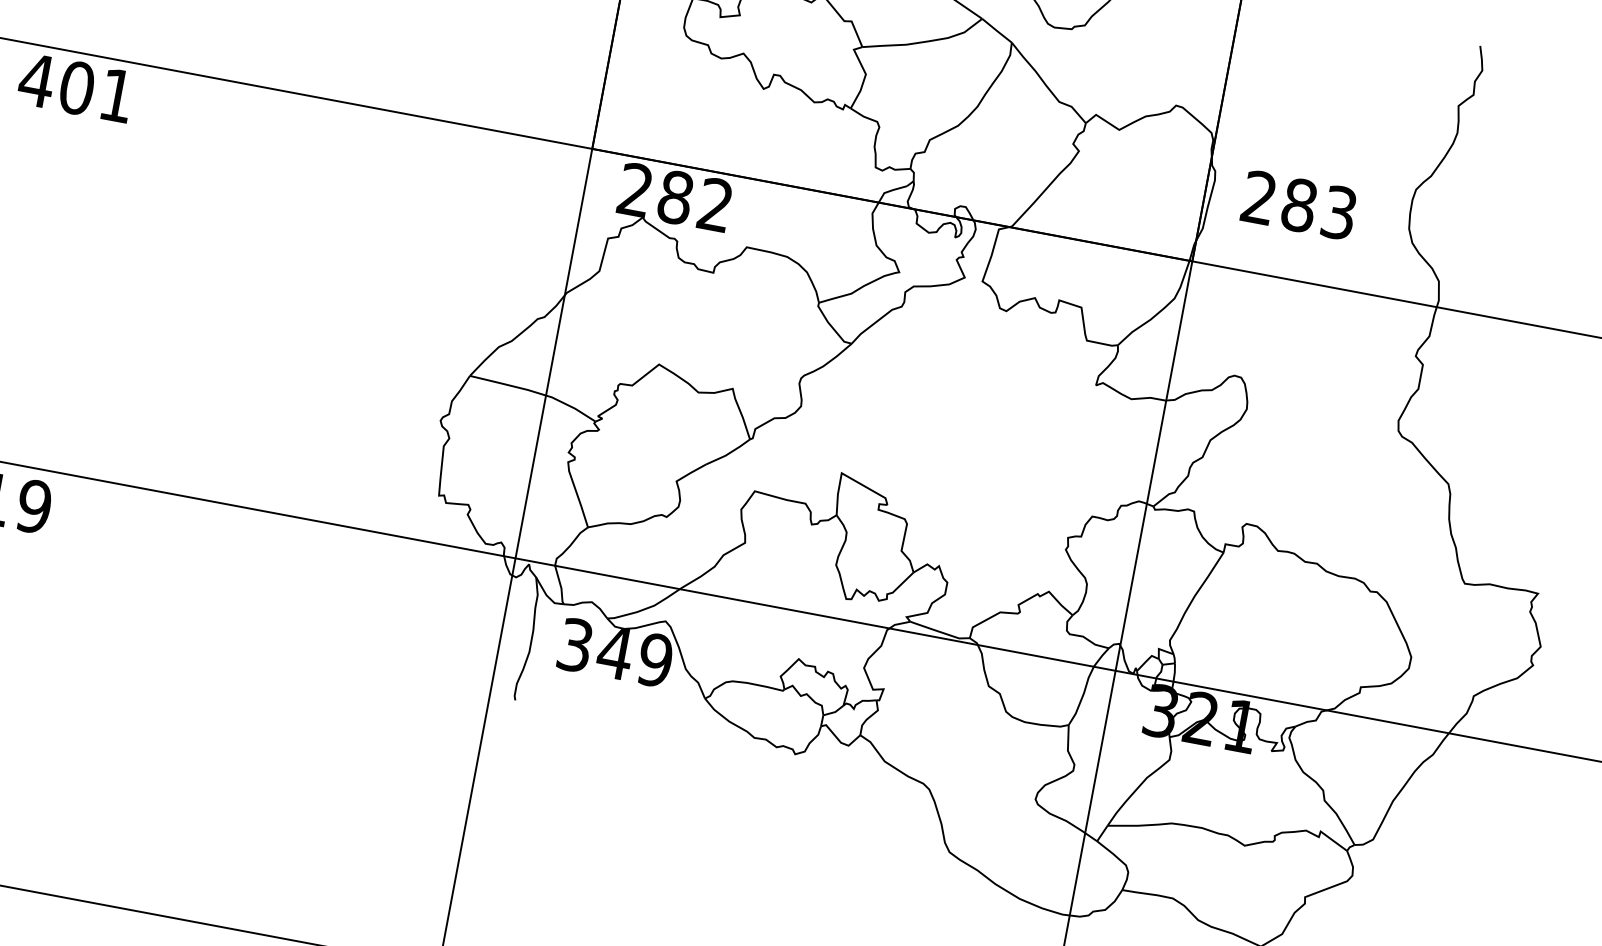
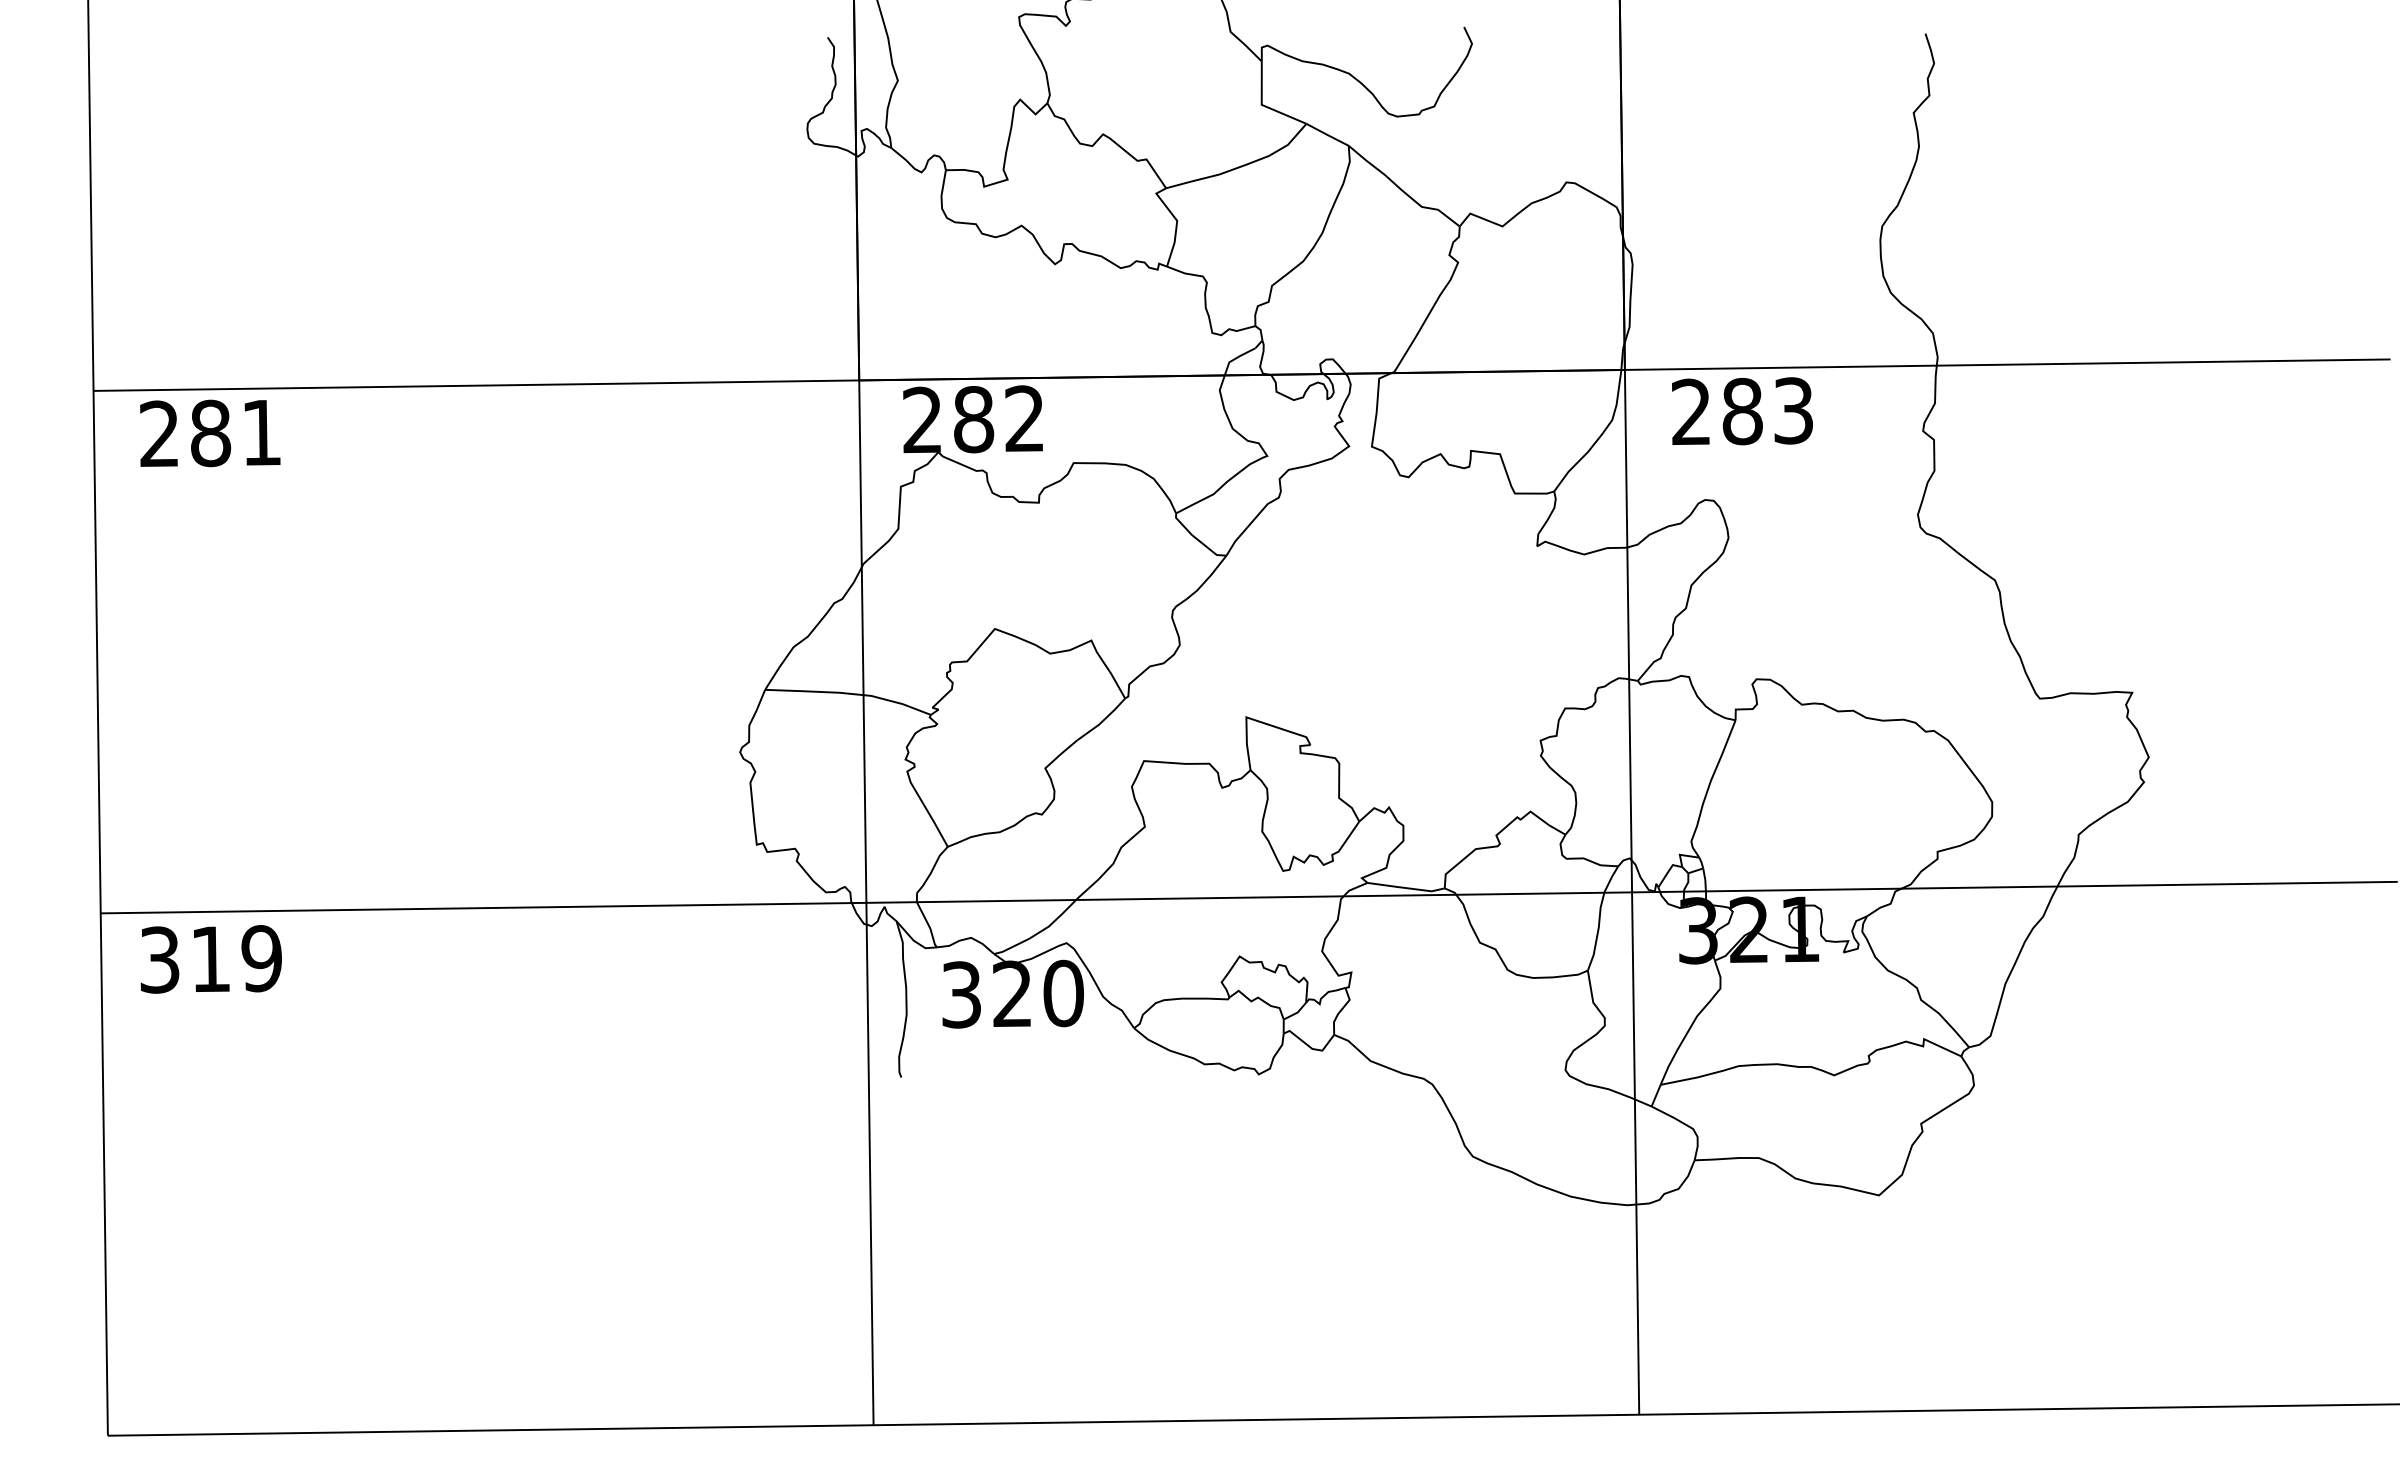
text: (56, 84) -> (184, 433), 401 -> 281
text: (1299, 205) -> (1742, 411), moved
text: (634, 656) -> (1037, 993), 349 -> 320

